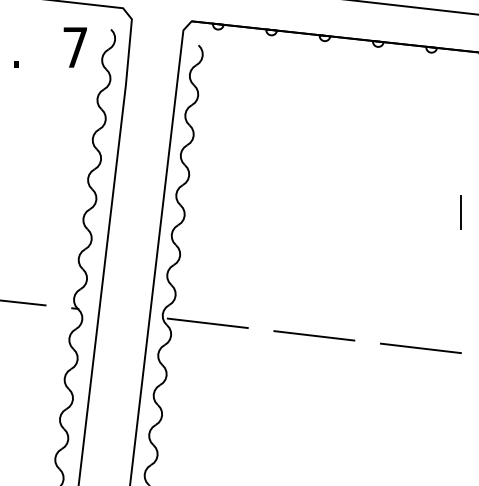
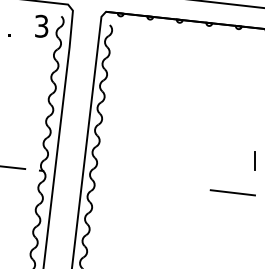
text: (75, 46) -> (41, 25), 7 -> 3
line: (459, 212) -> (254, 160), moved
line: (206, 322) -> (114, 178), removed
line: (313, 335) -> (173, 185), removed

